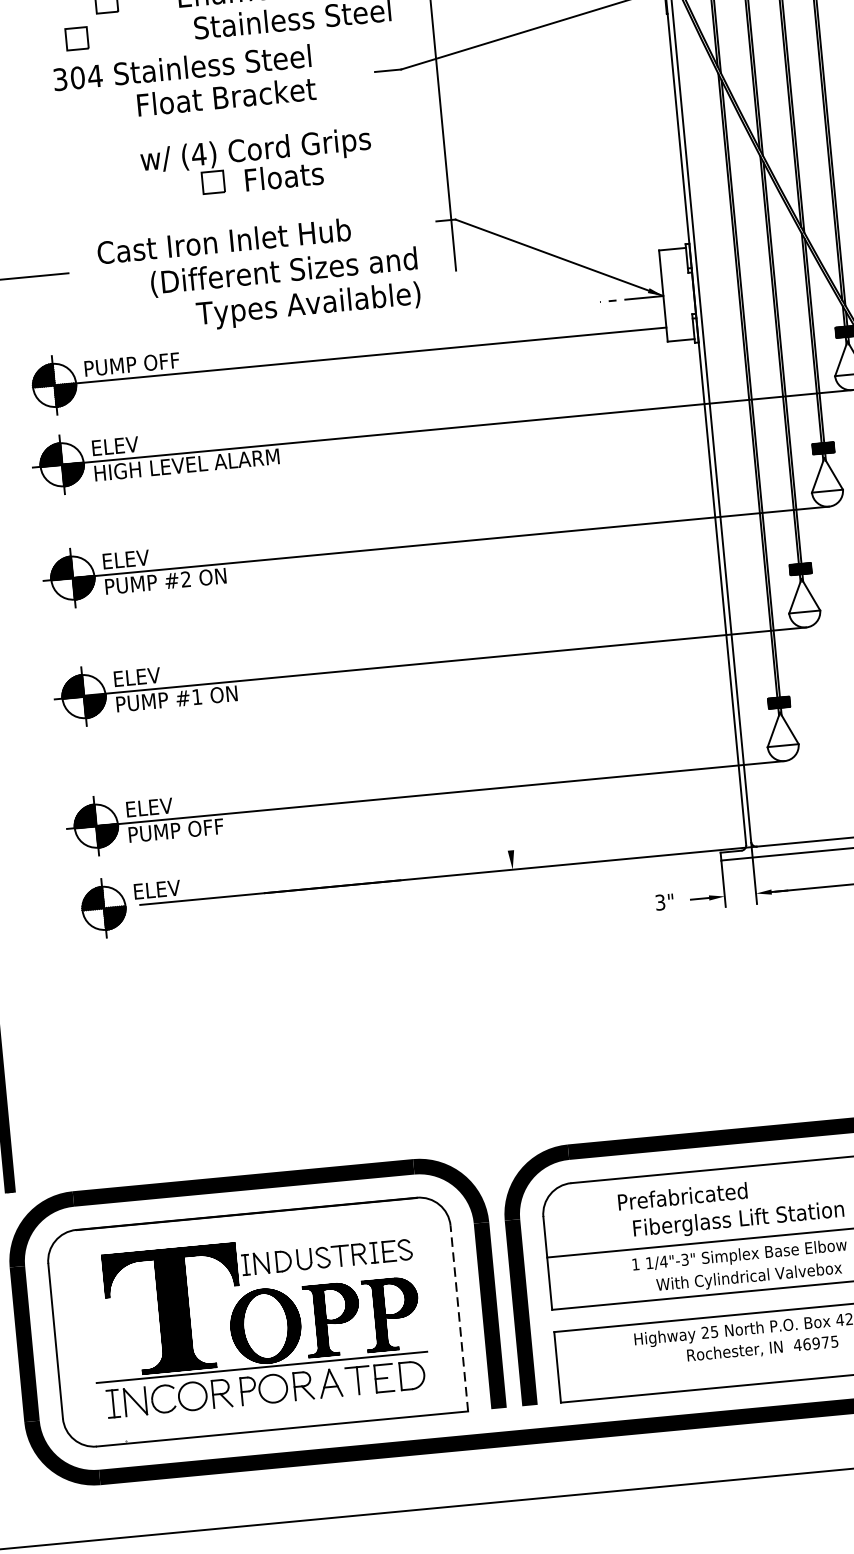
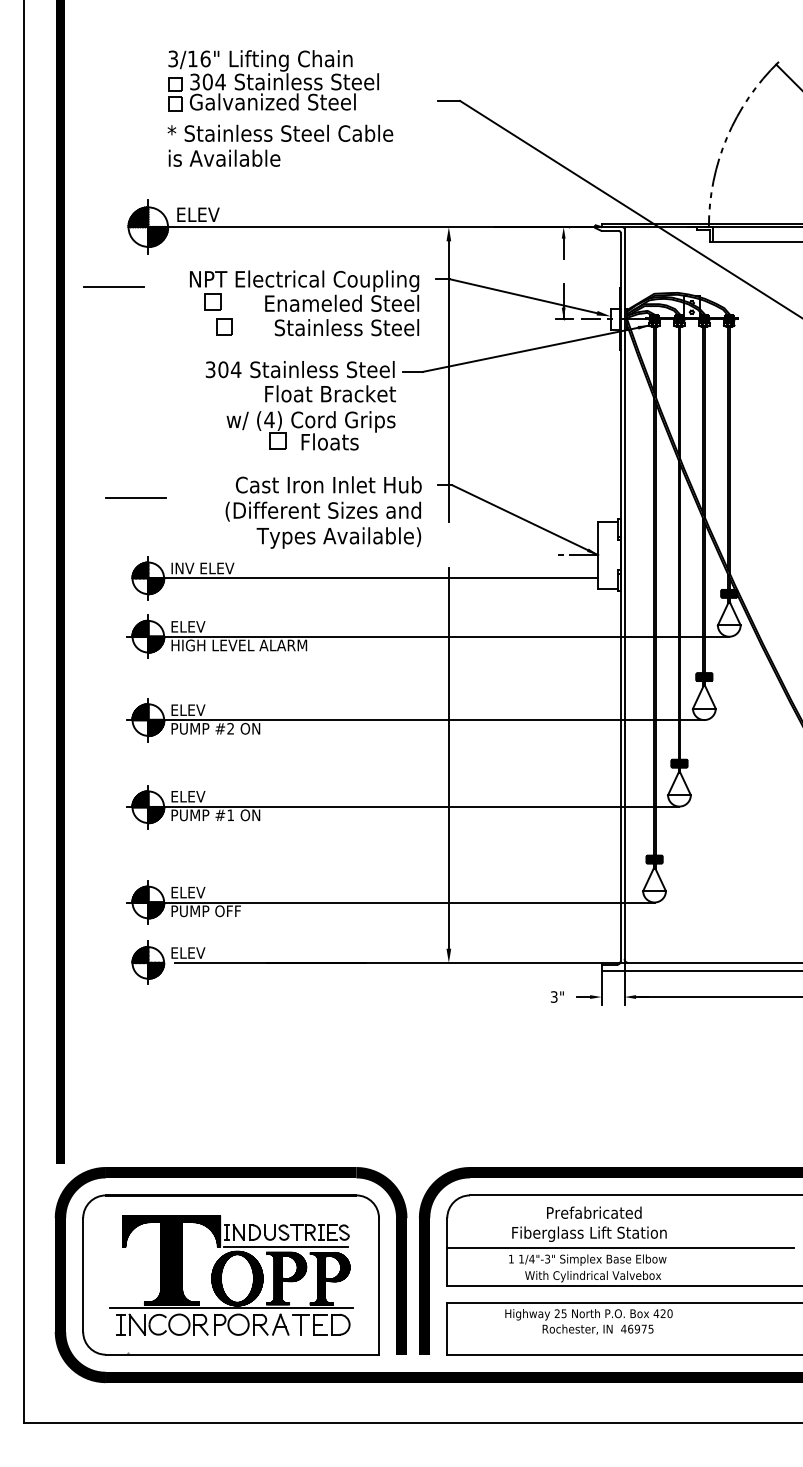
part: (76, 37) -> (224, 326), moved
text: (184, 83) -> (300, 381), moved
text: (223, 240) -> (328, 484), moved
text: (132, 364) -> (206, 568), PUMP OFF -> INV ELEV
line: (485, 590) -> (448, 757), added
text: (683, 1196) -> (594, 1212), moved
line: (327, 1276) -> (285, 1246), added
line: (459, 1317) -> (379, 1285), dashed -> solid

